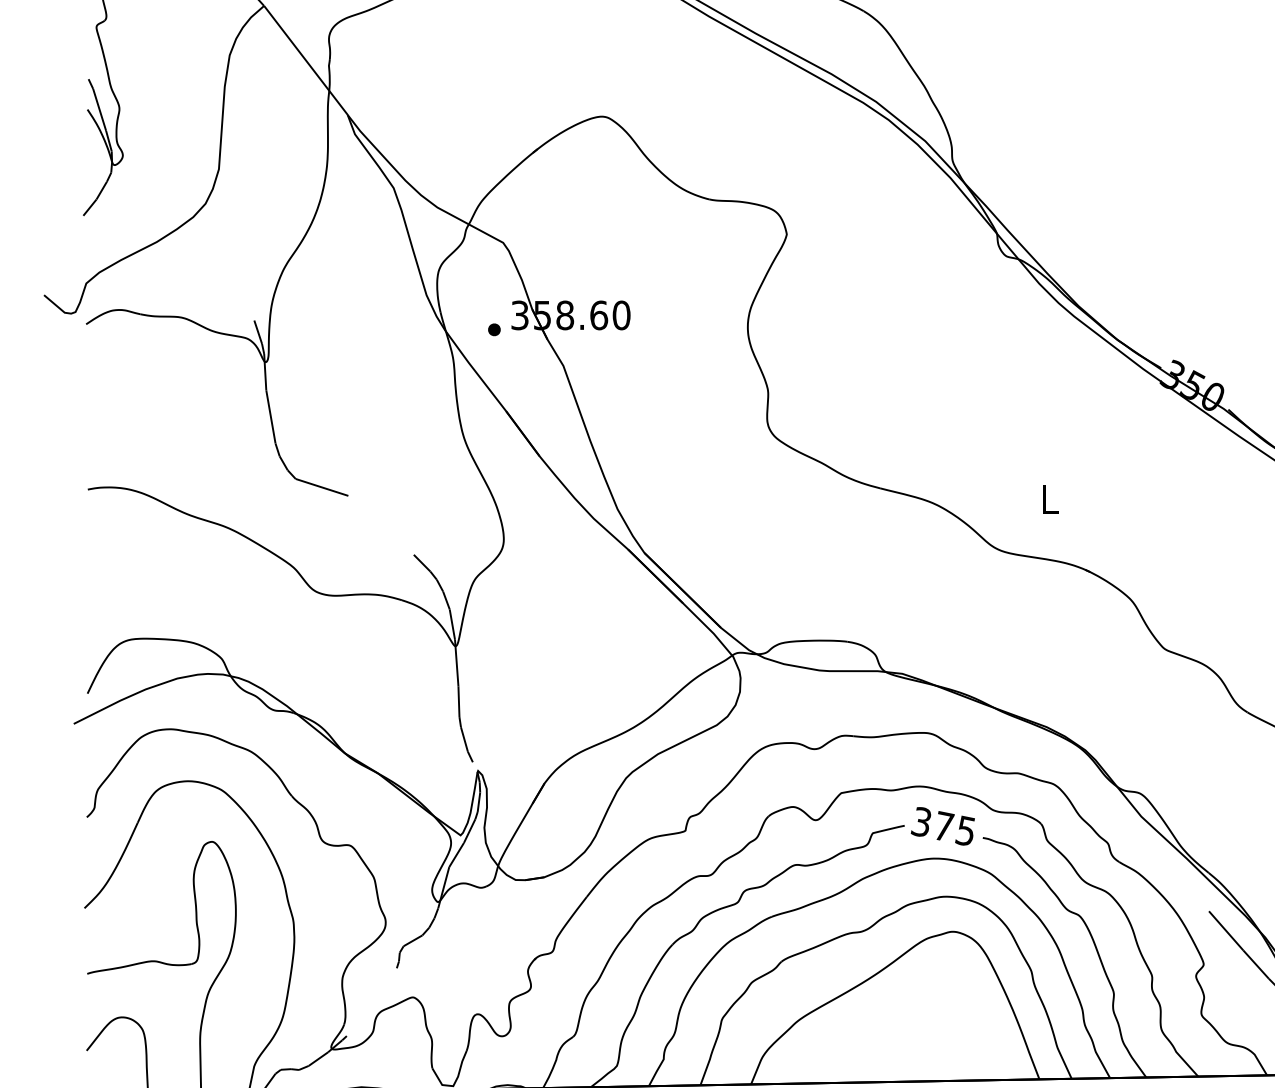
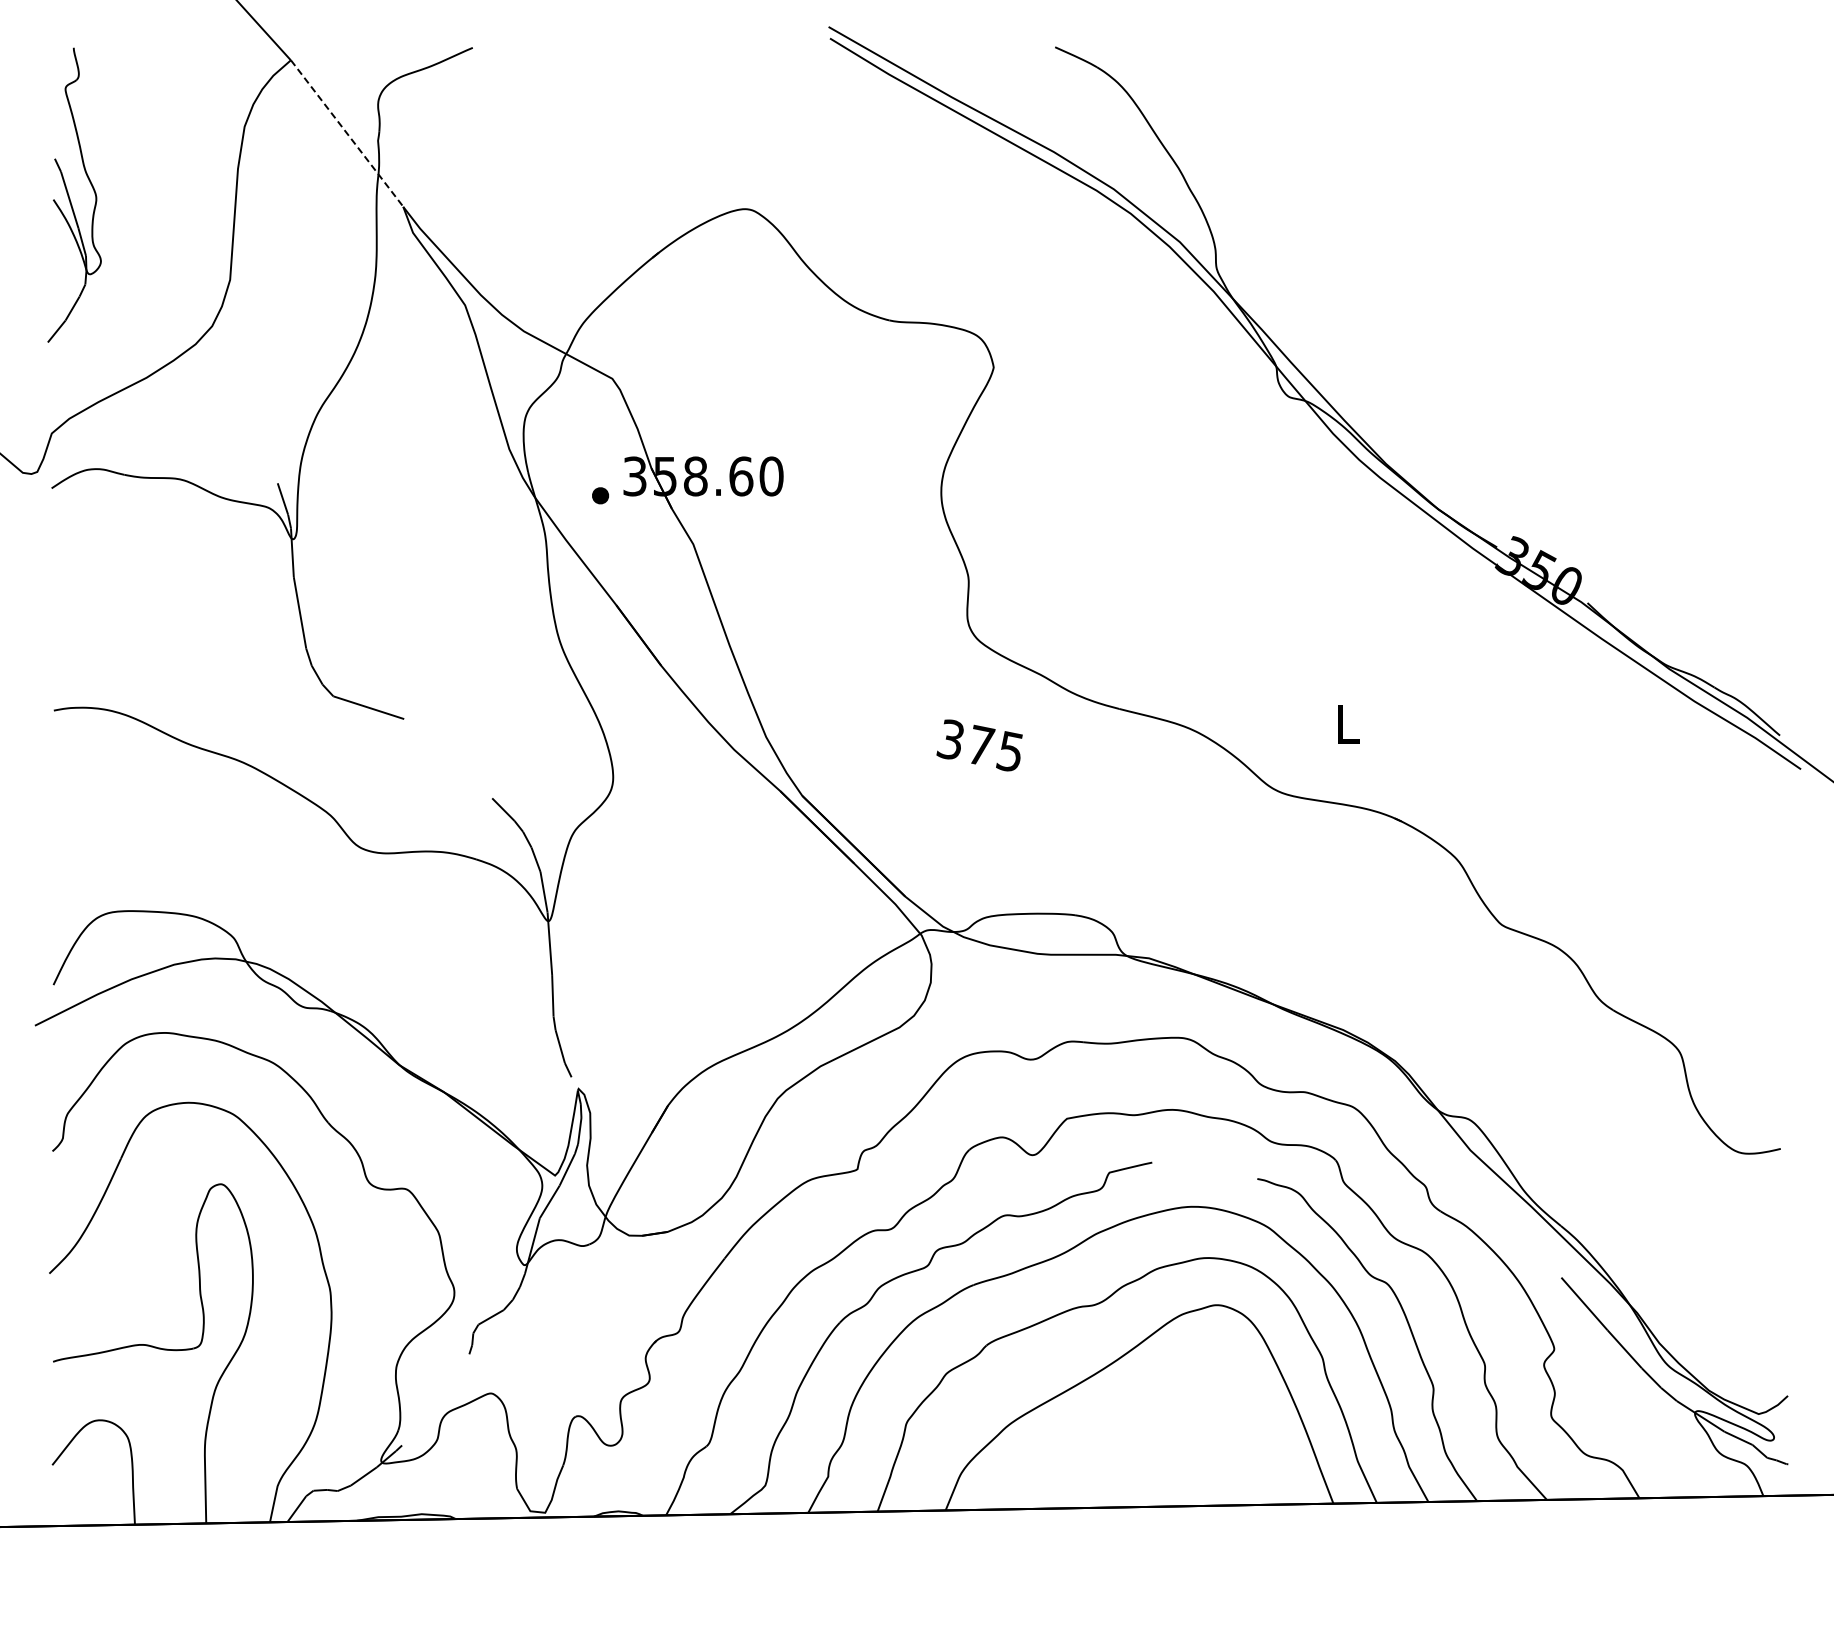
line: (306, 61) -> (347, 134), solid -> dashed
text: (942, 826) -> (979, 745), moved

